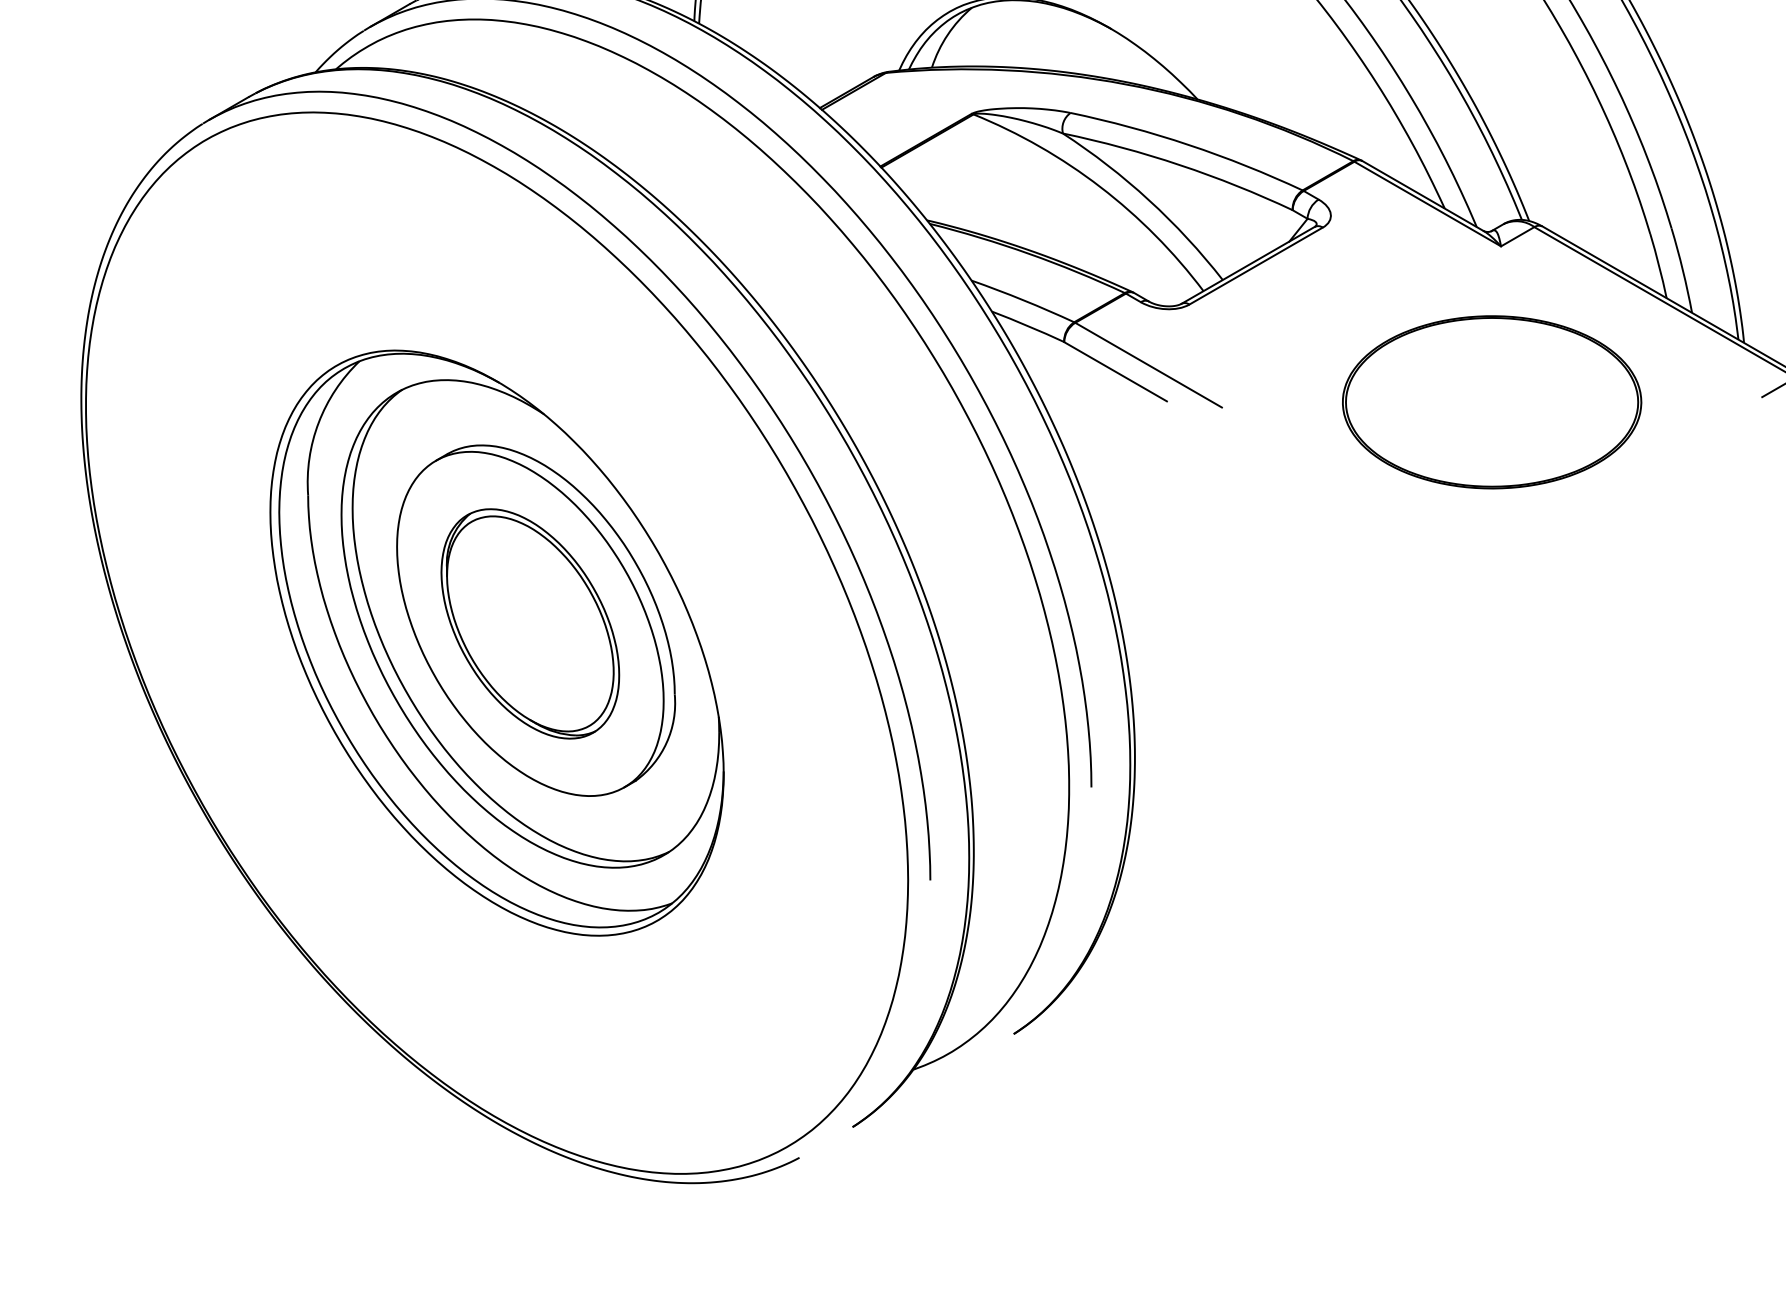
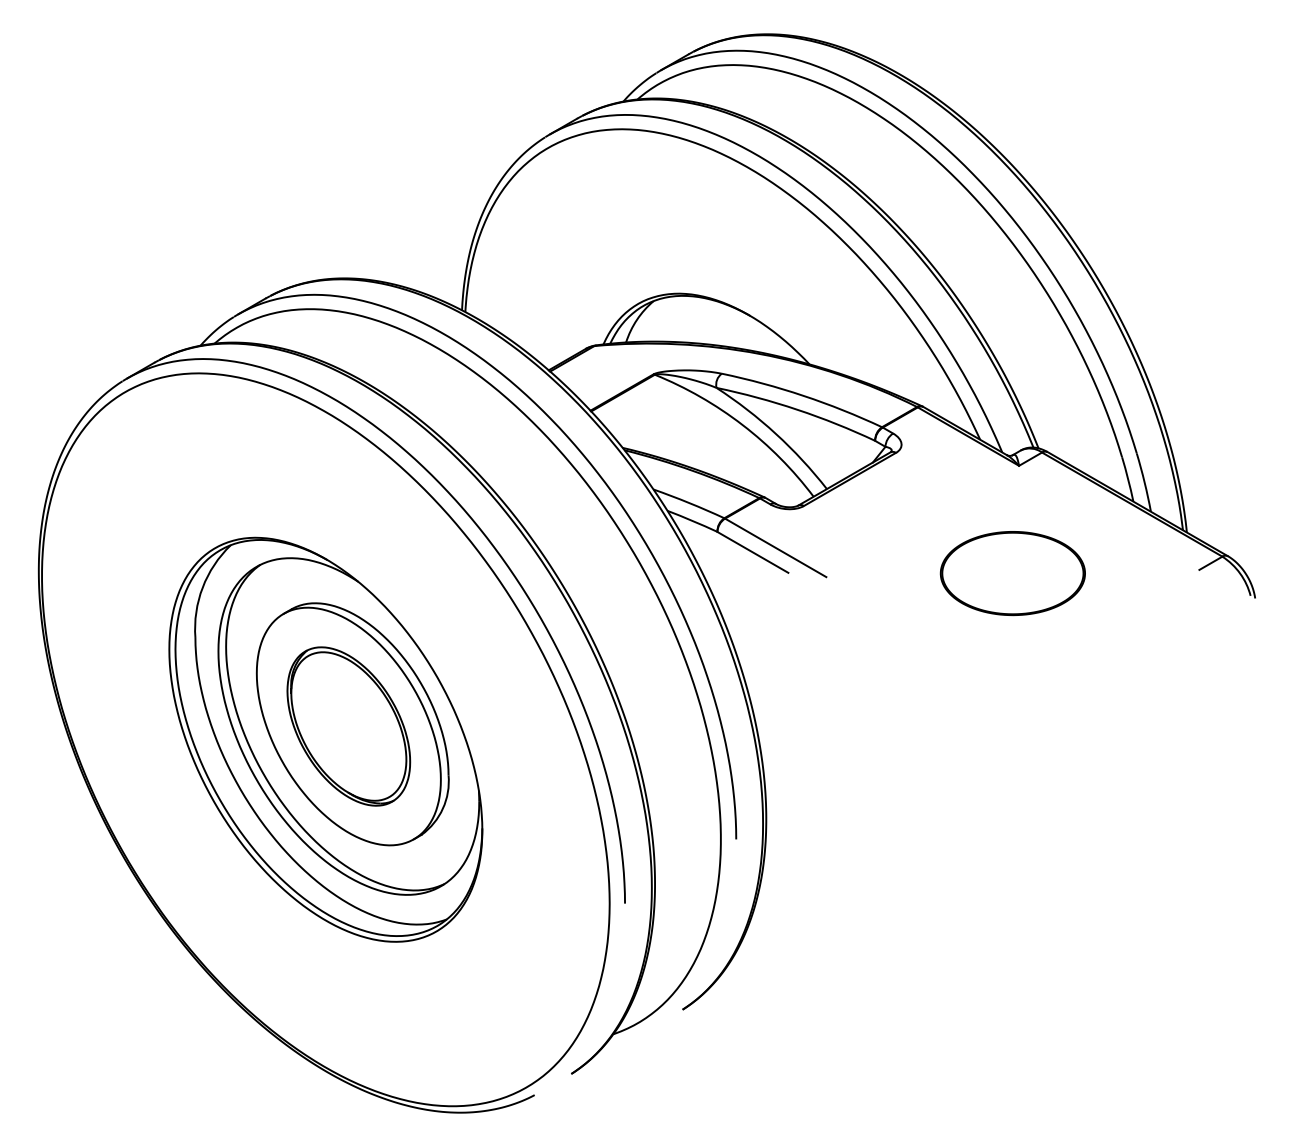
part: (1491, 402) -> (1012, 573), size x0.7

